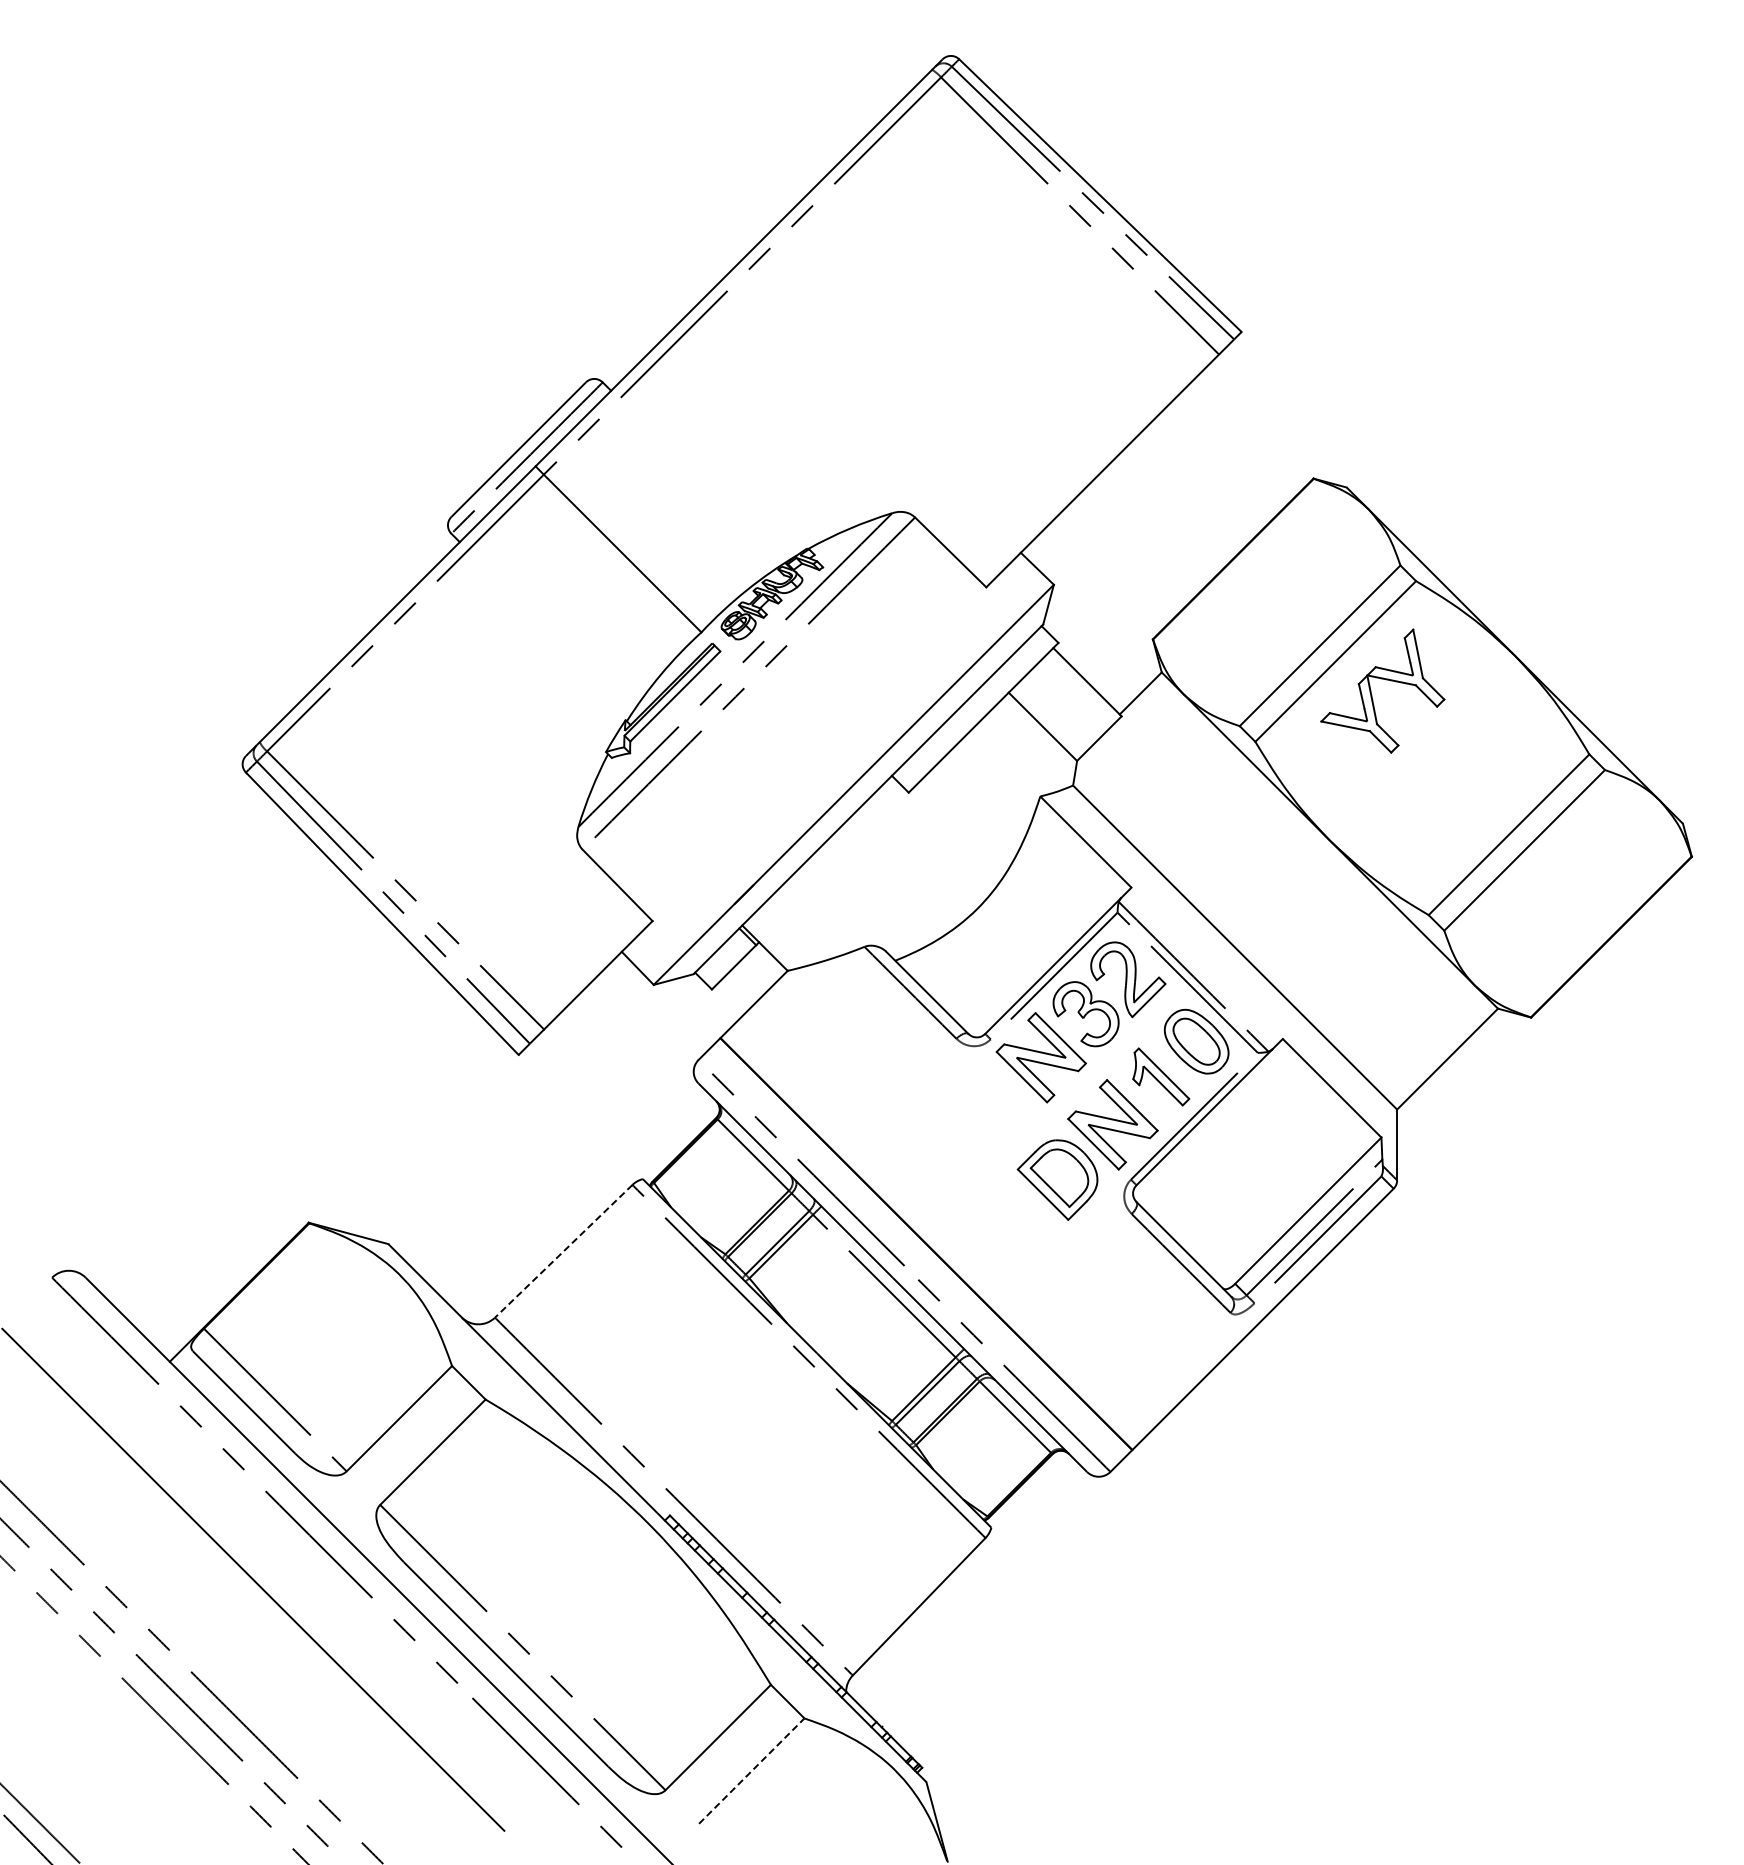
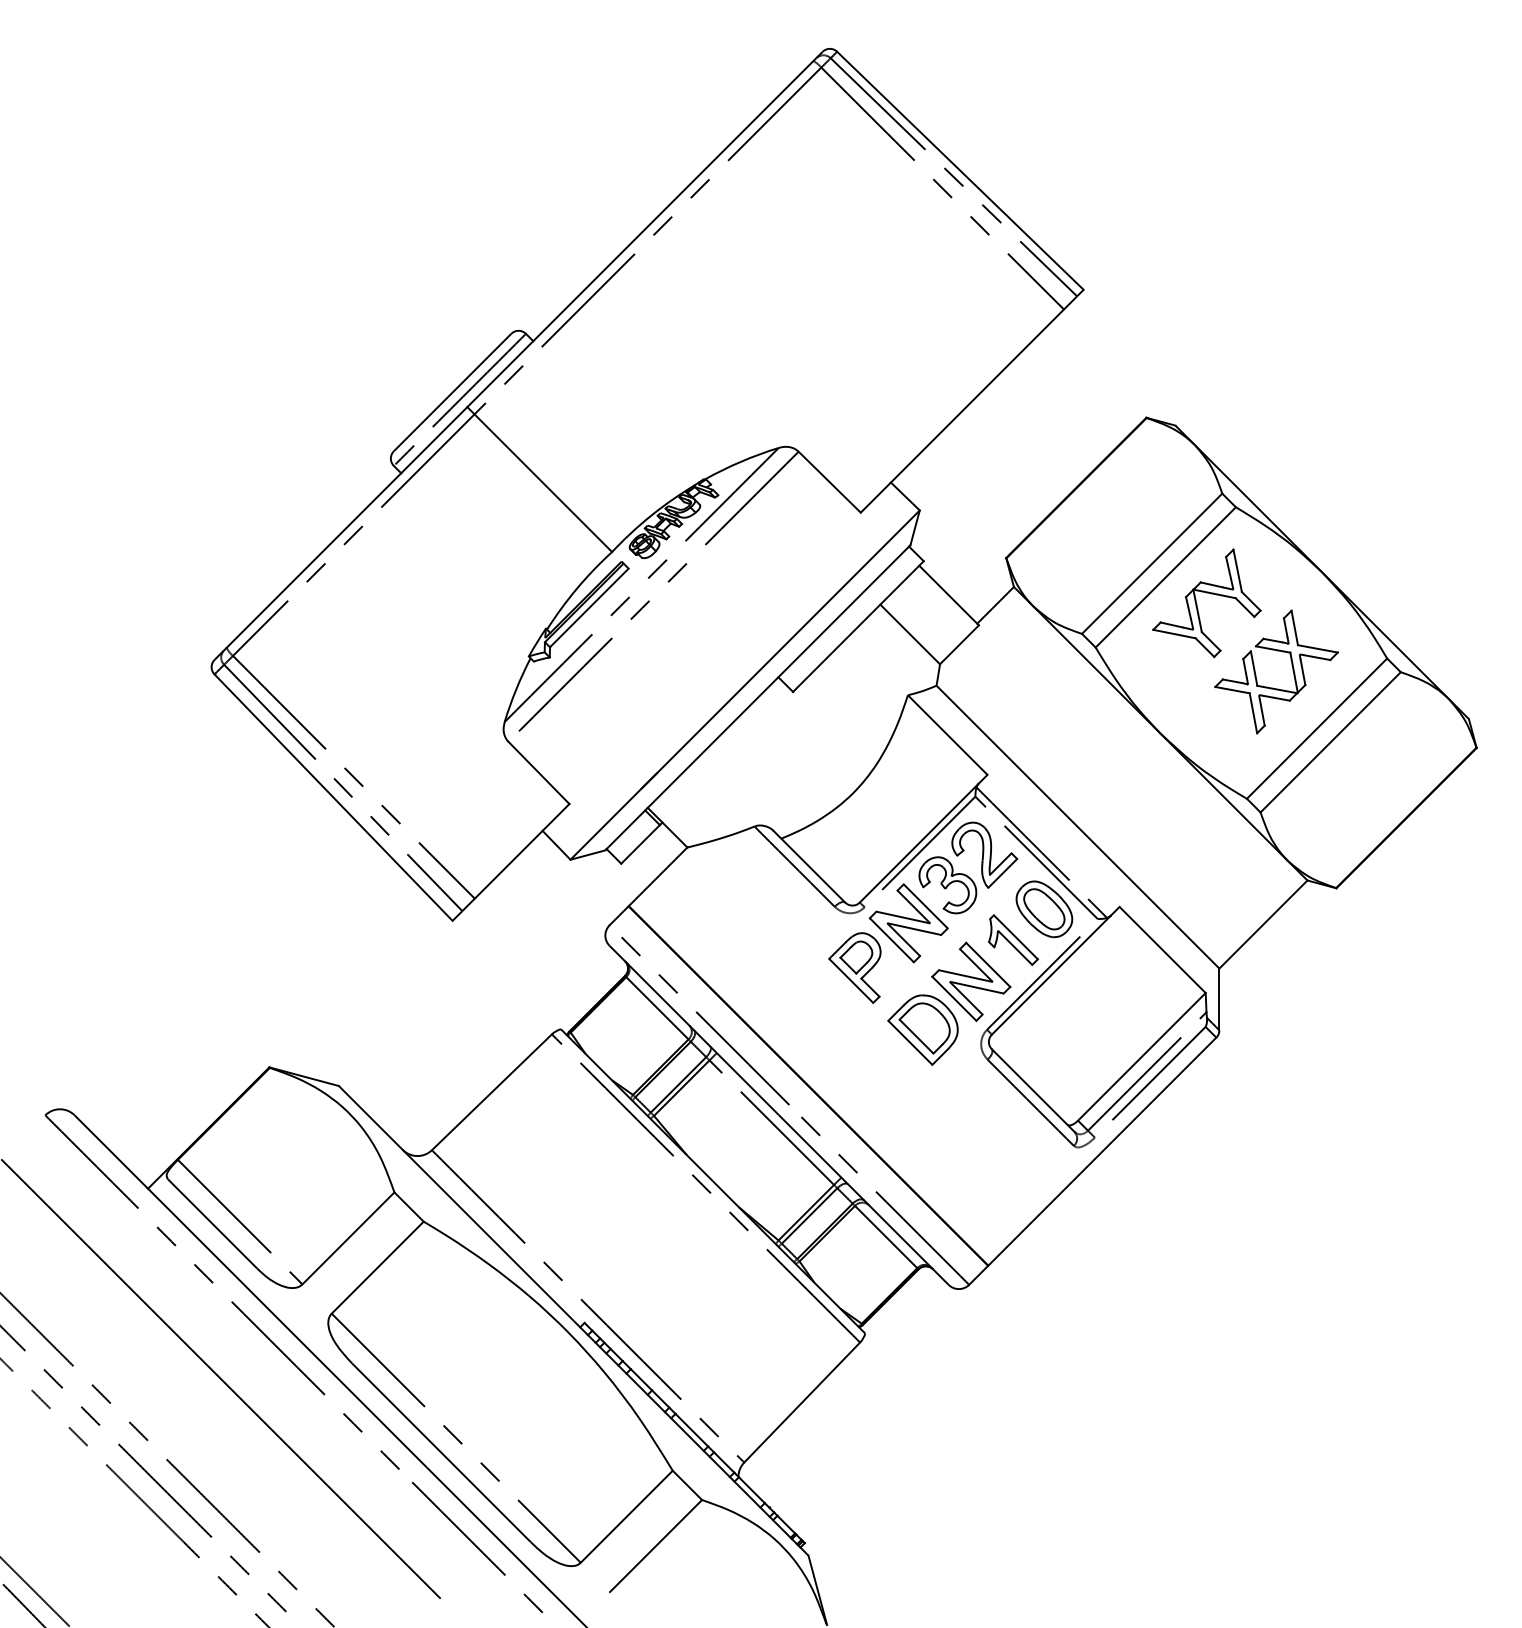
part: (1480, 765) -> (1292, 668), added
part: (979, 1108) -> (854, 967), added
line: (563, 1251) -> (491, 1092), dashed -> solid
line: (751, 1771) -> (655, 1546), dashed -> solid

